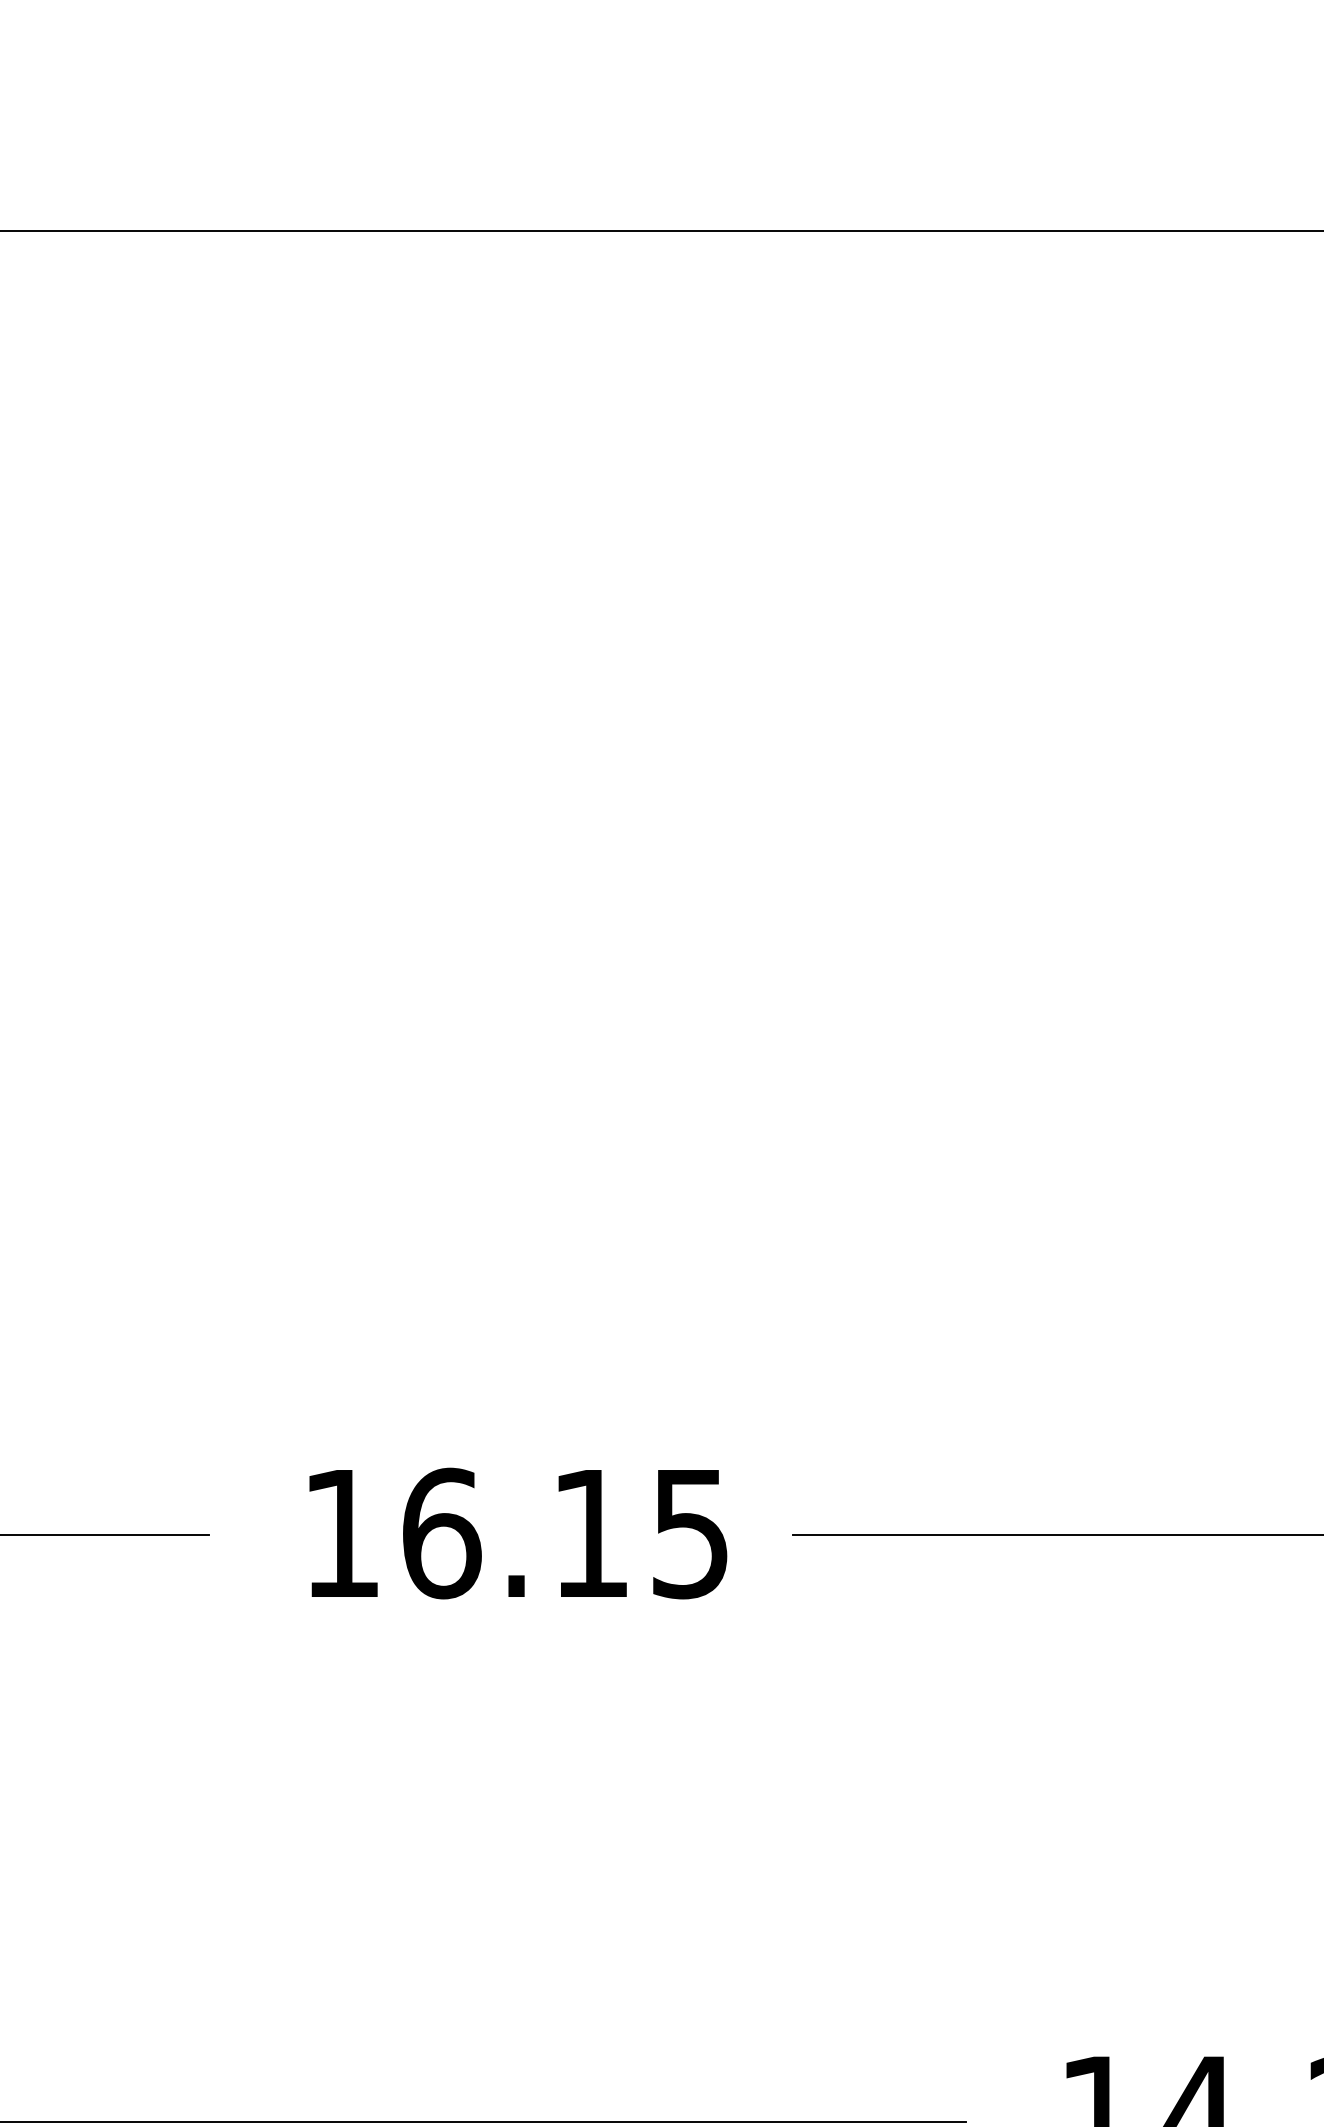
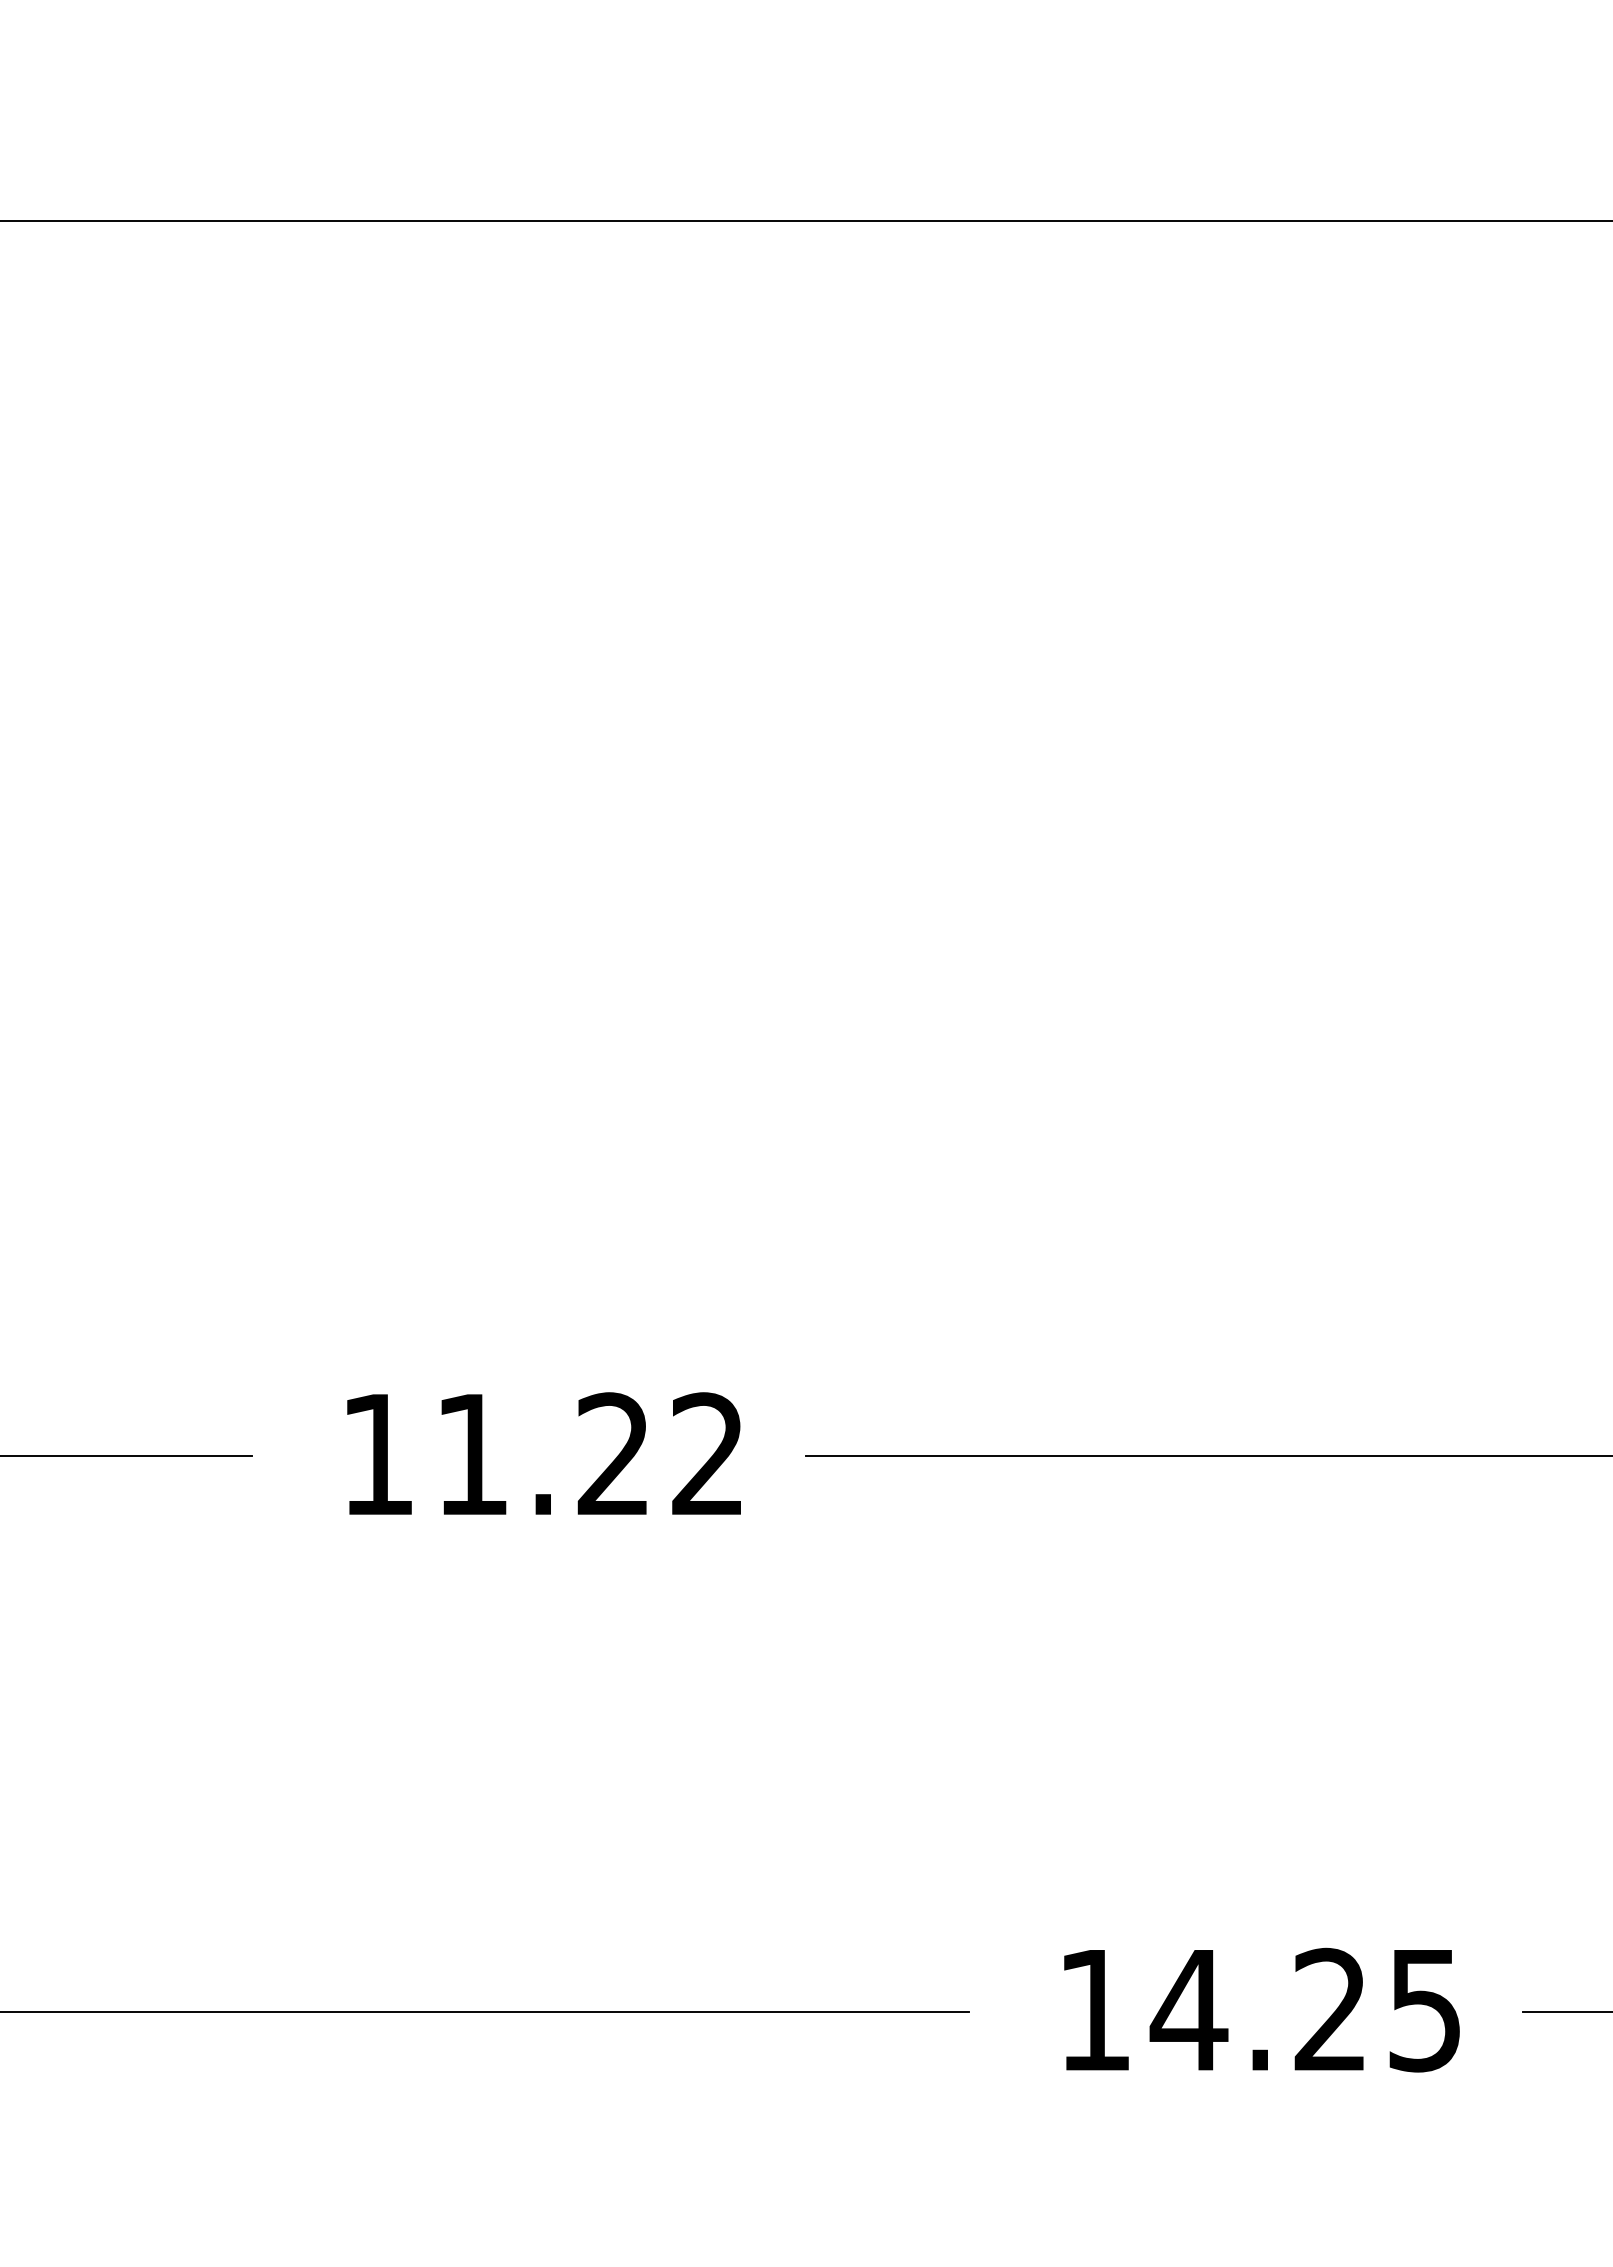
text: (564, 1533) -> (588, 1454), 16.15 -> 11.22

